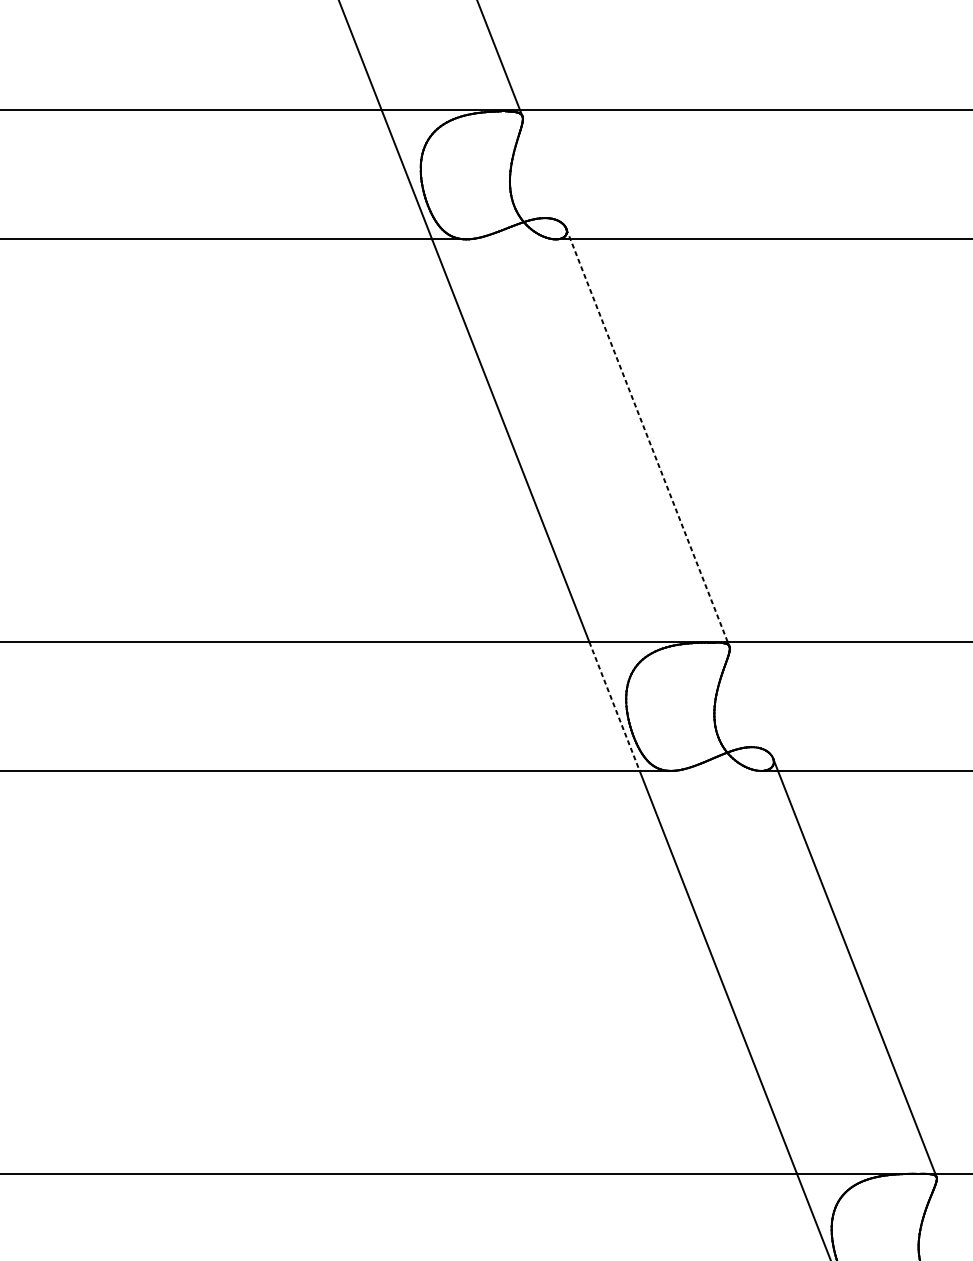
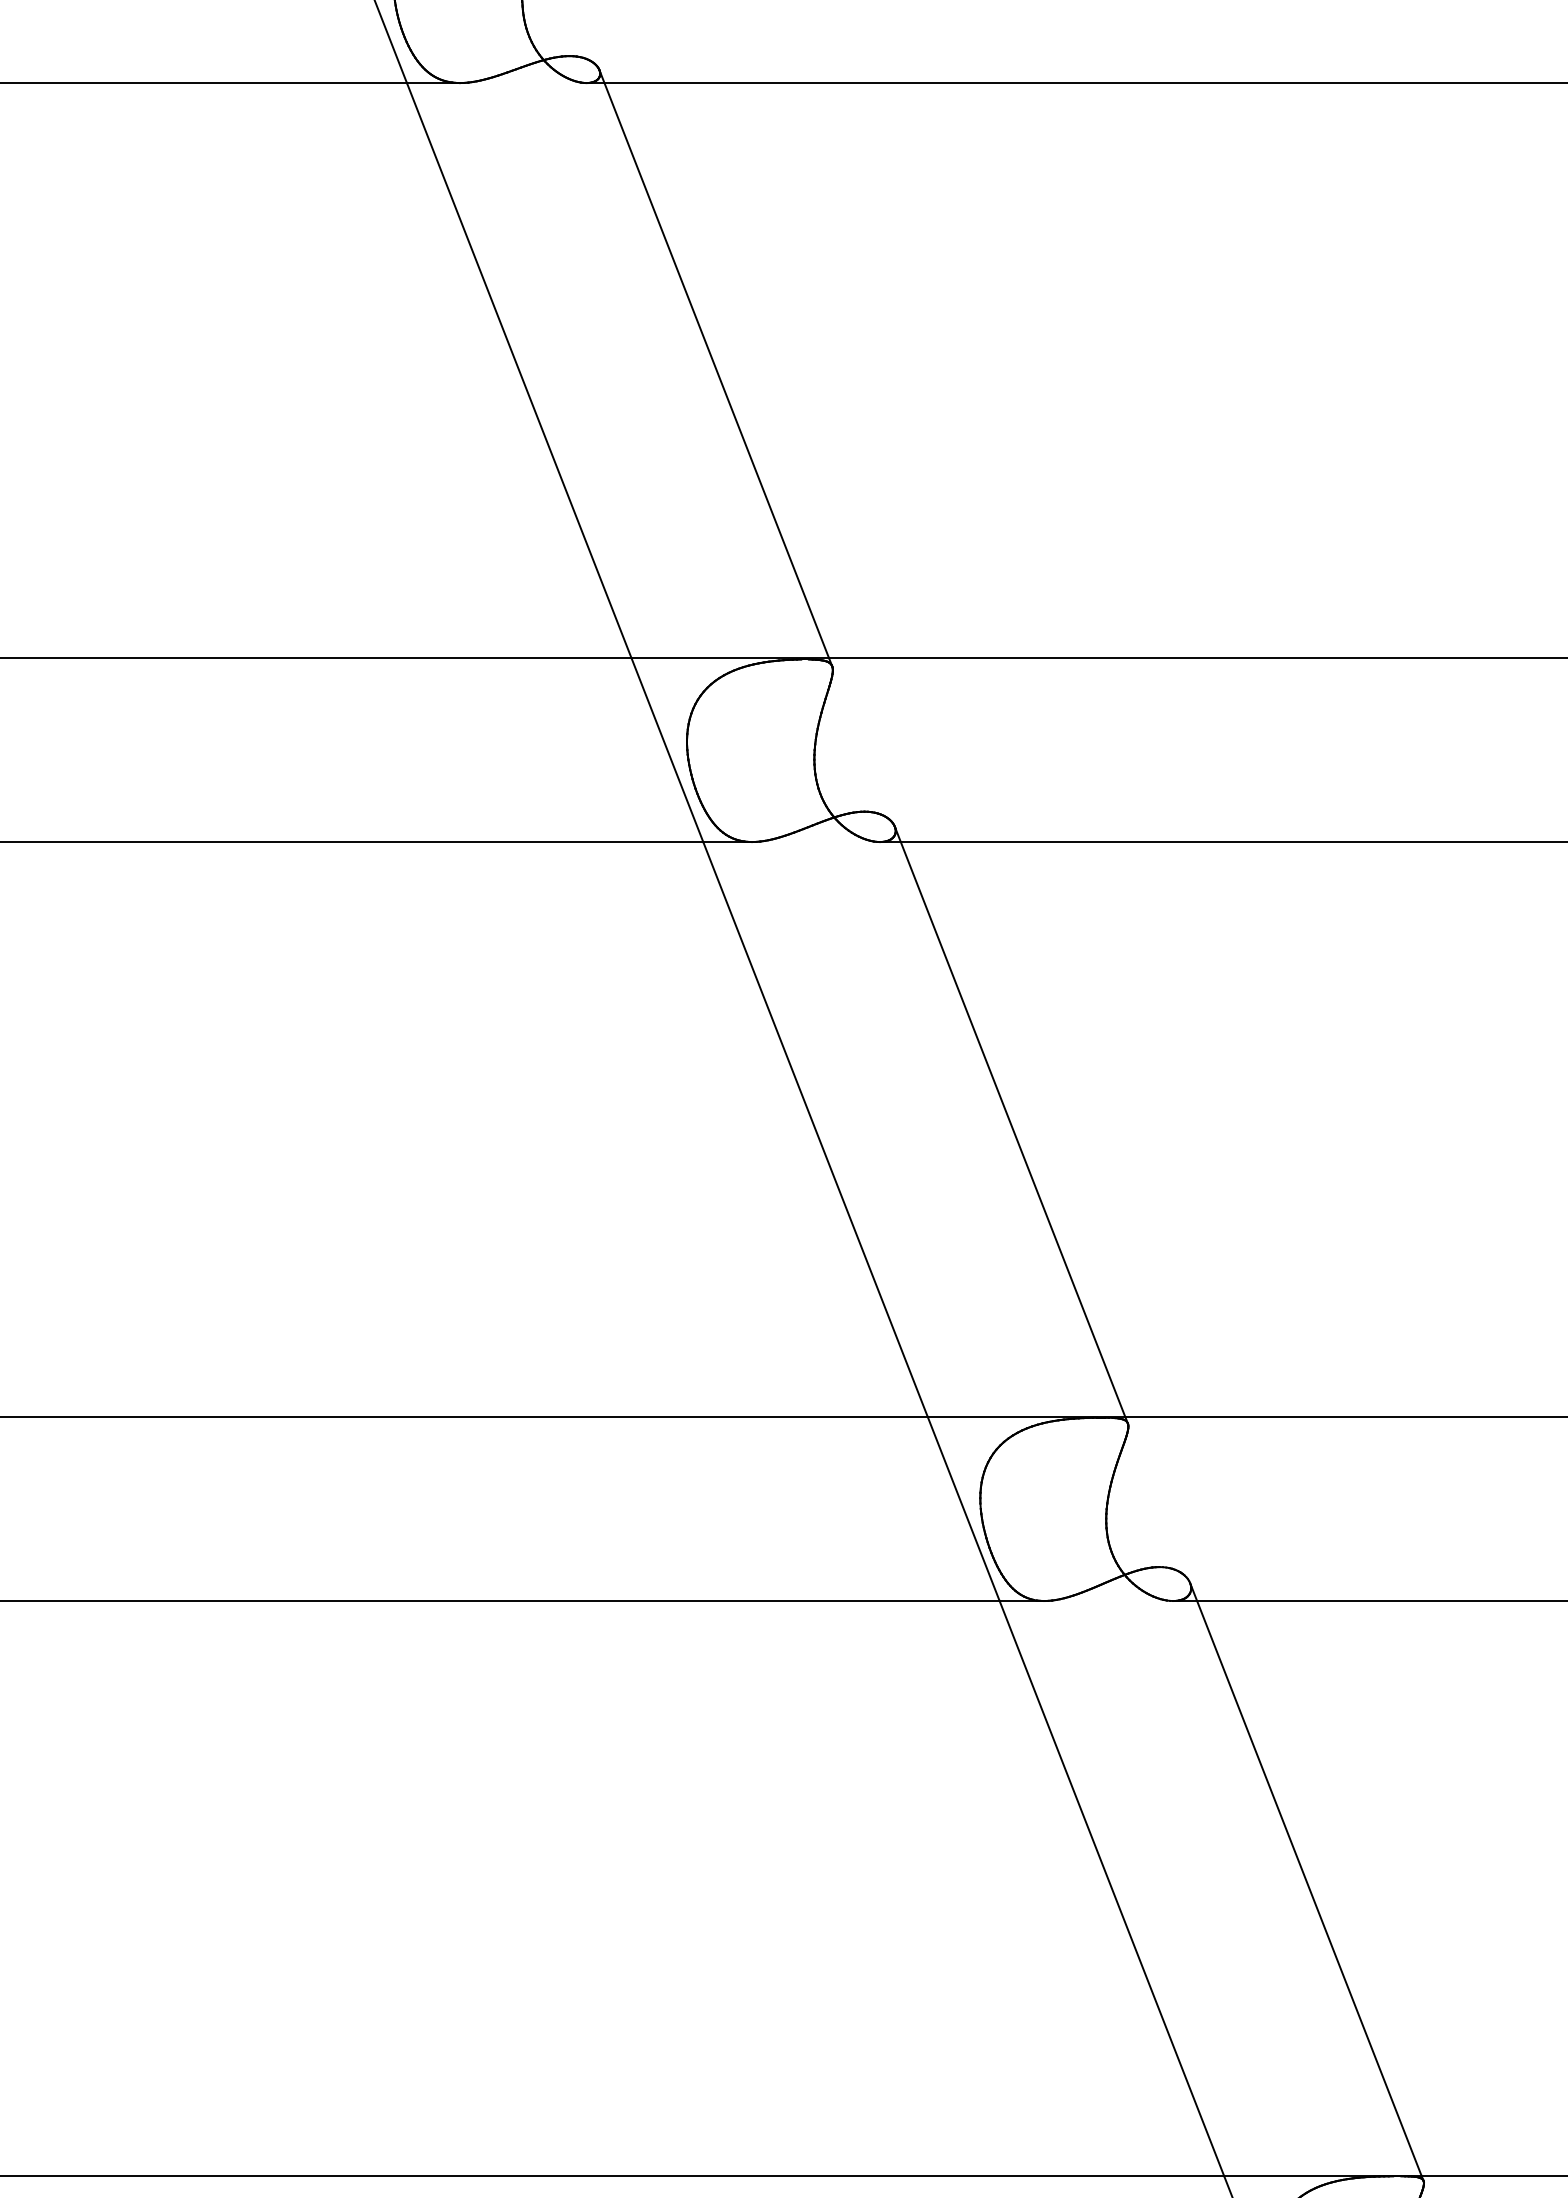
line: (647, 435) -> (1010, 1121), dashed -> solid
line: (614, 706) -> (963, 1509), dashed -> solid

